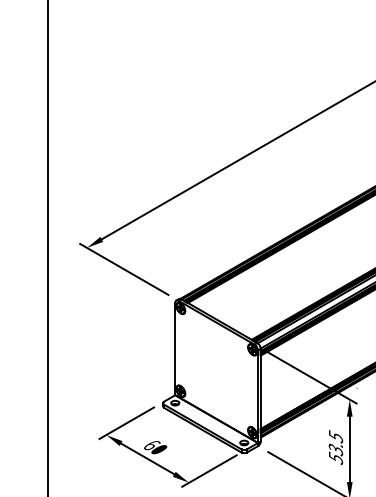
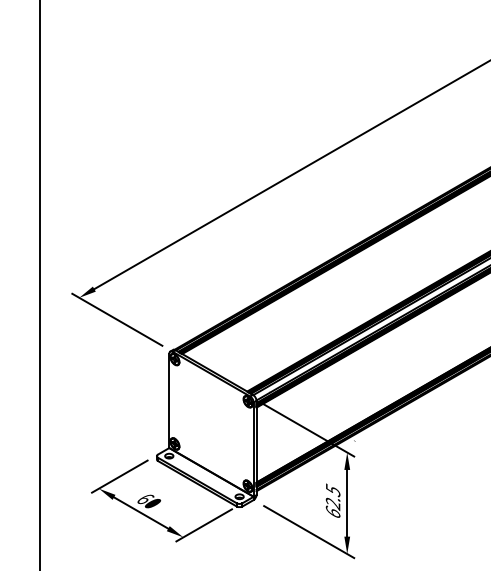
text: (335, 454) -> (332, 508), 53.5 -> 62.5

